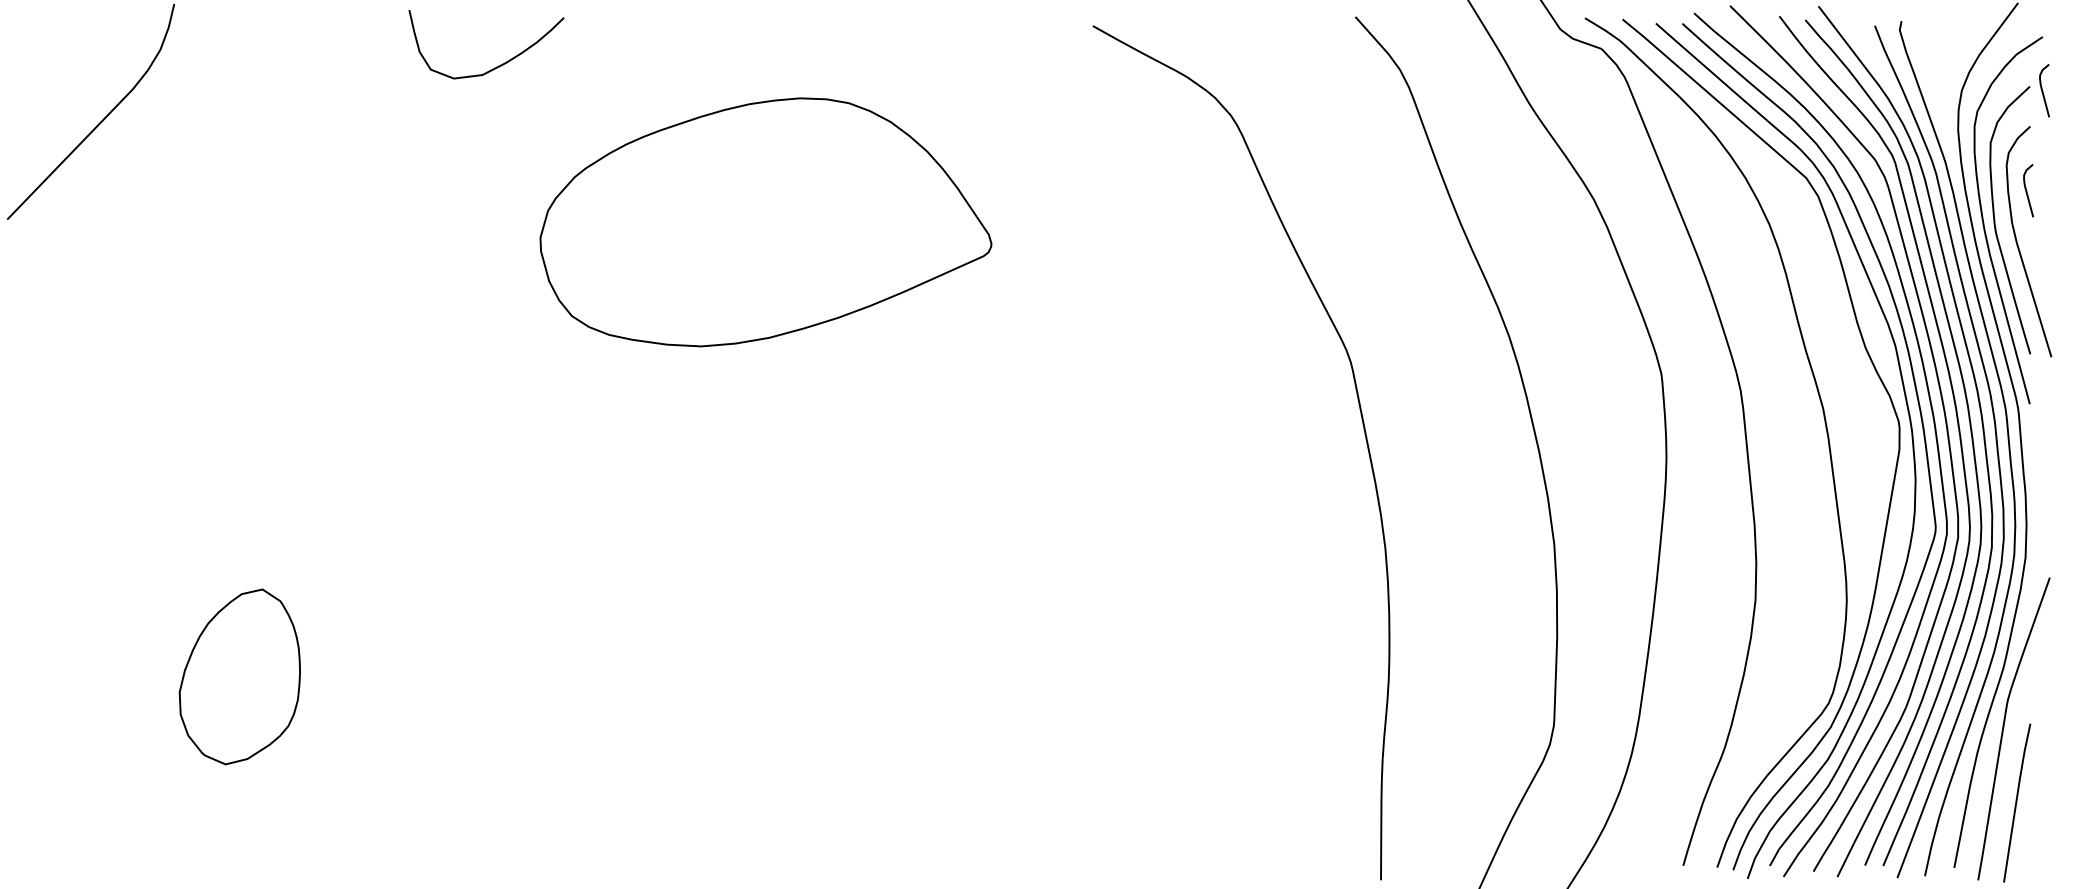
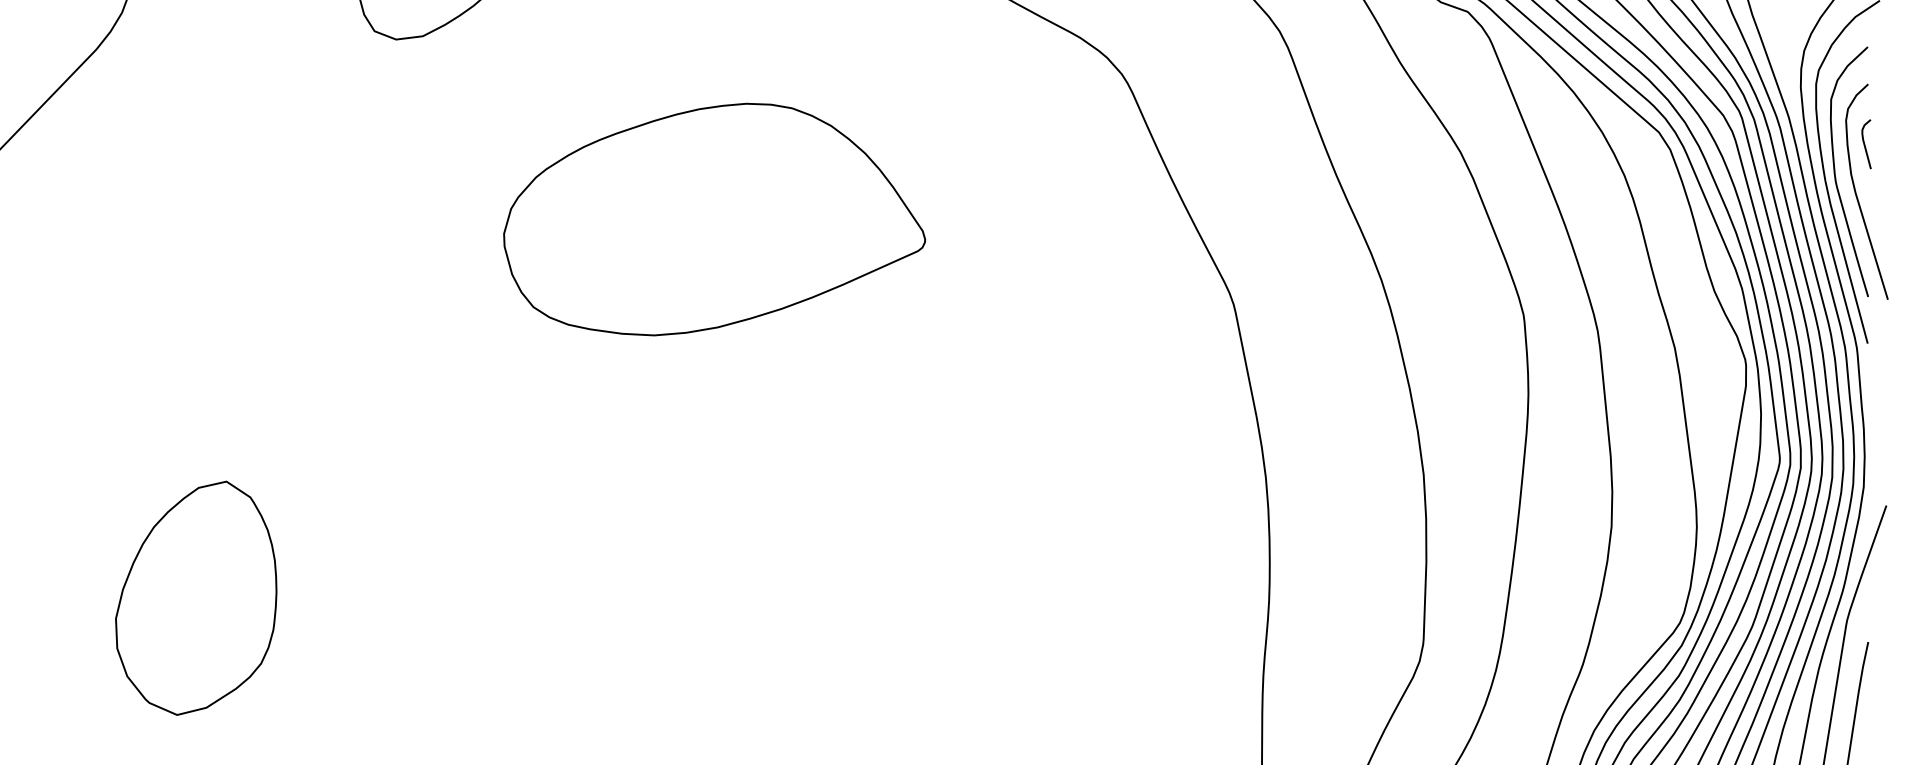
curve: (2043, 90) -> (1880, 50), removed
part: (765, 222) -> (714, 219), moved
part: (239, 676) -> (195, 597), size x1.43

